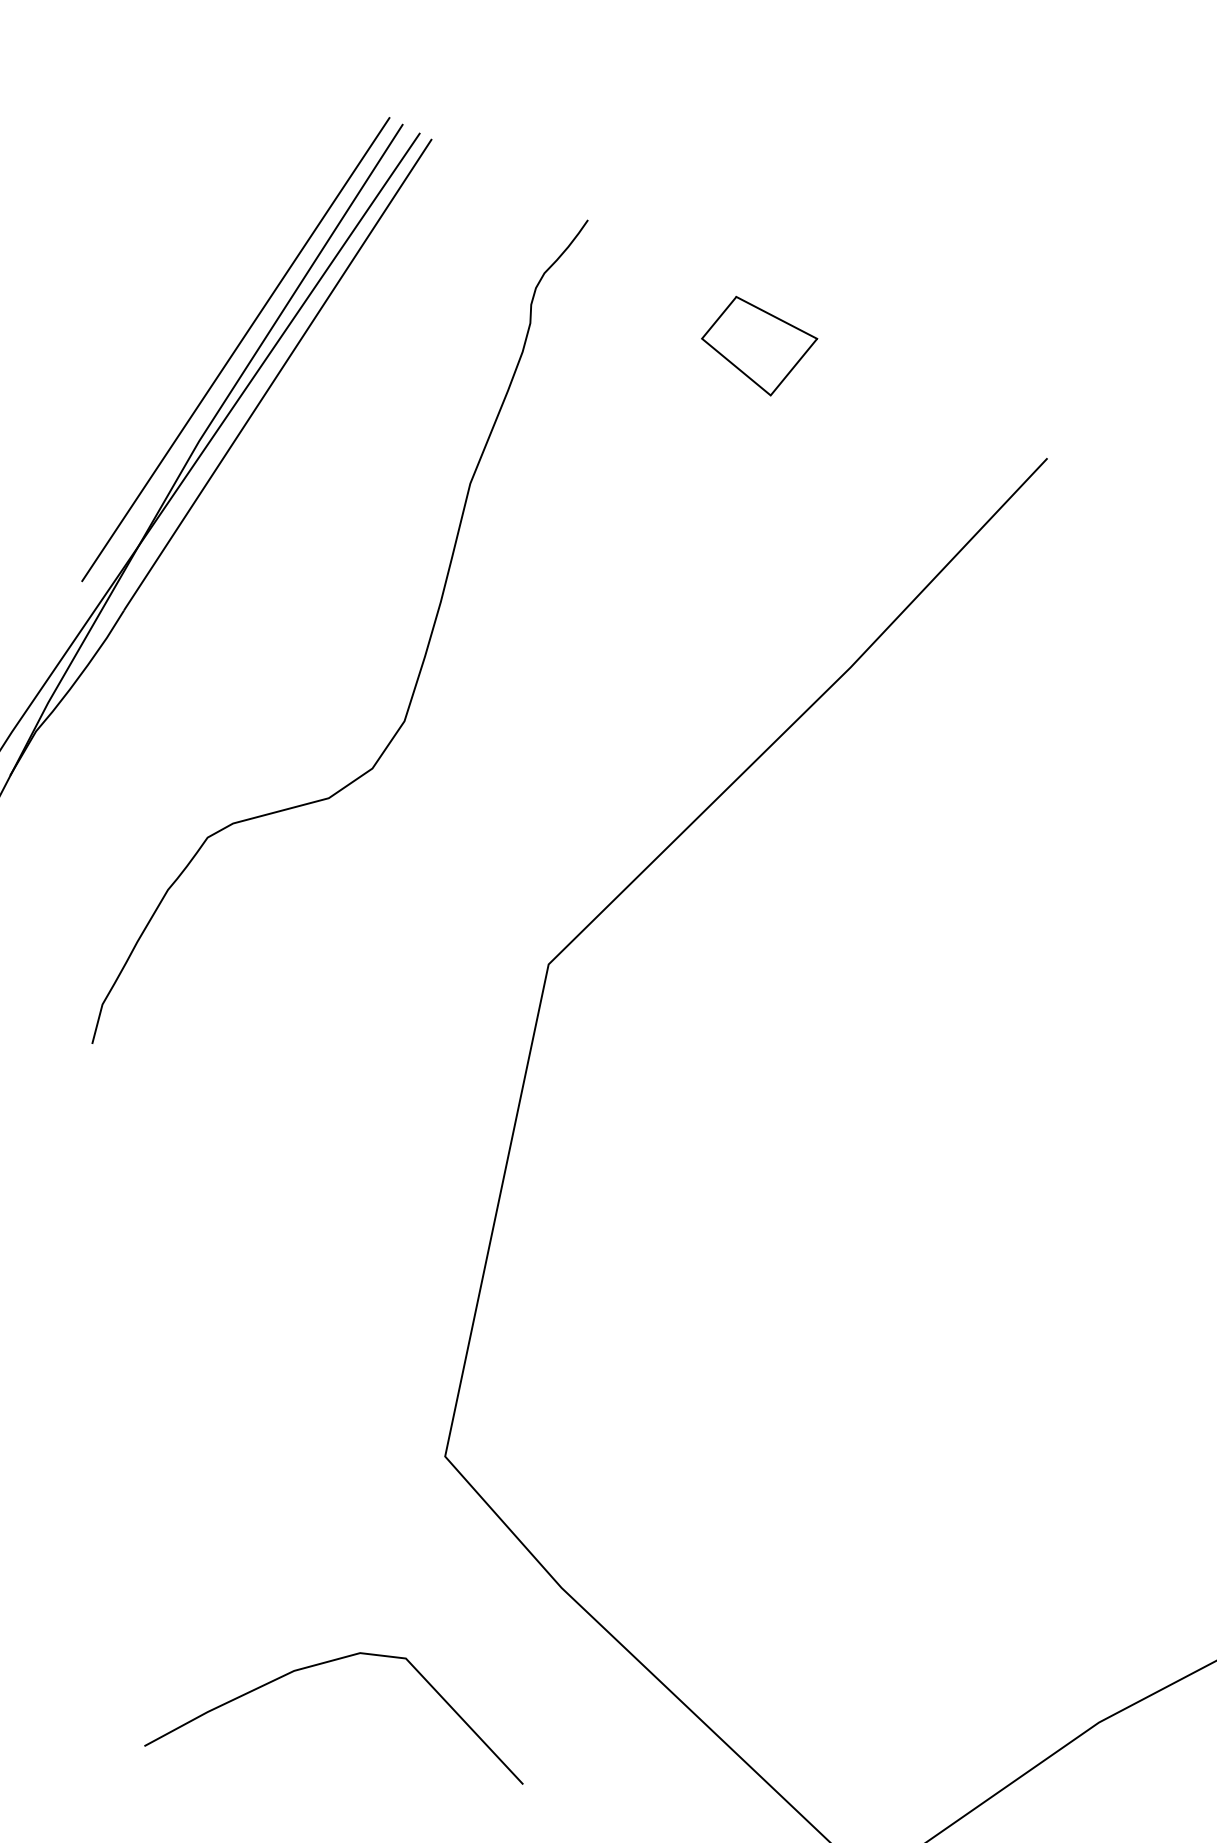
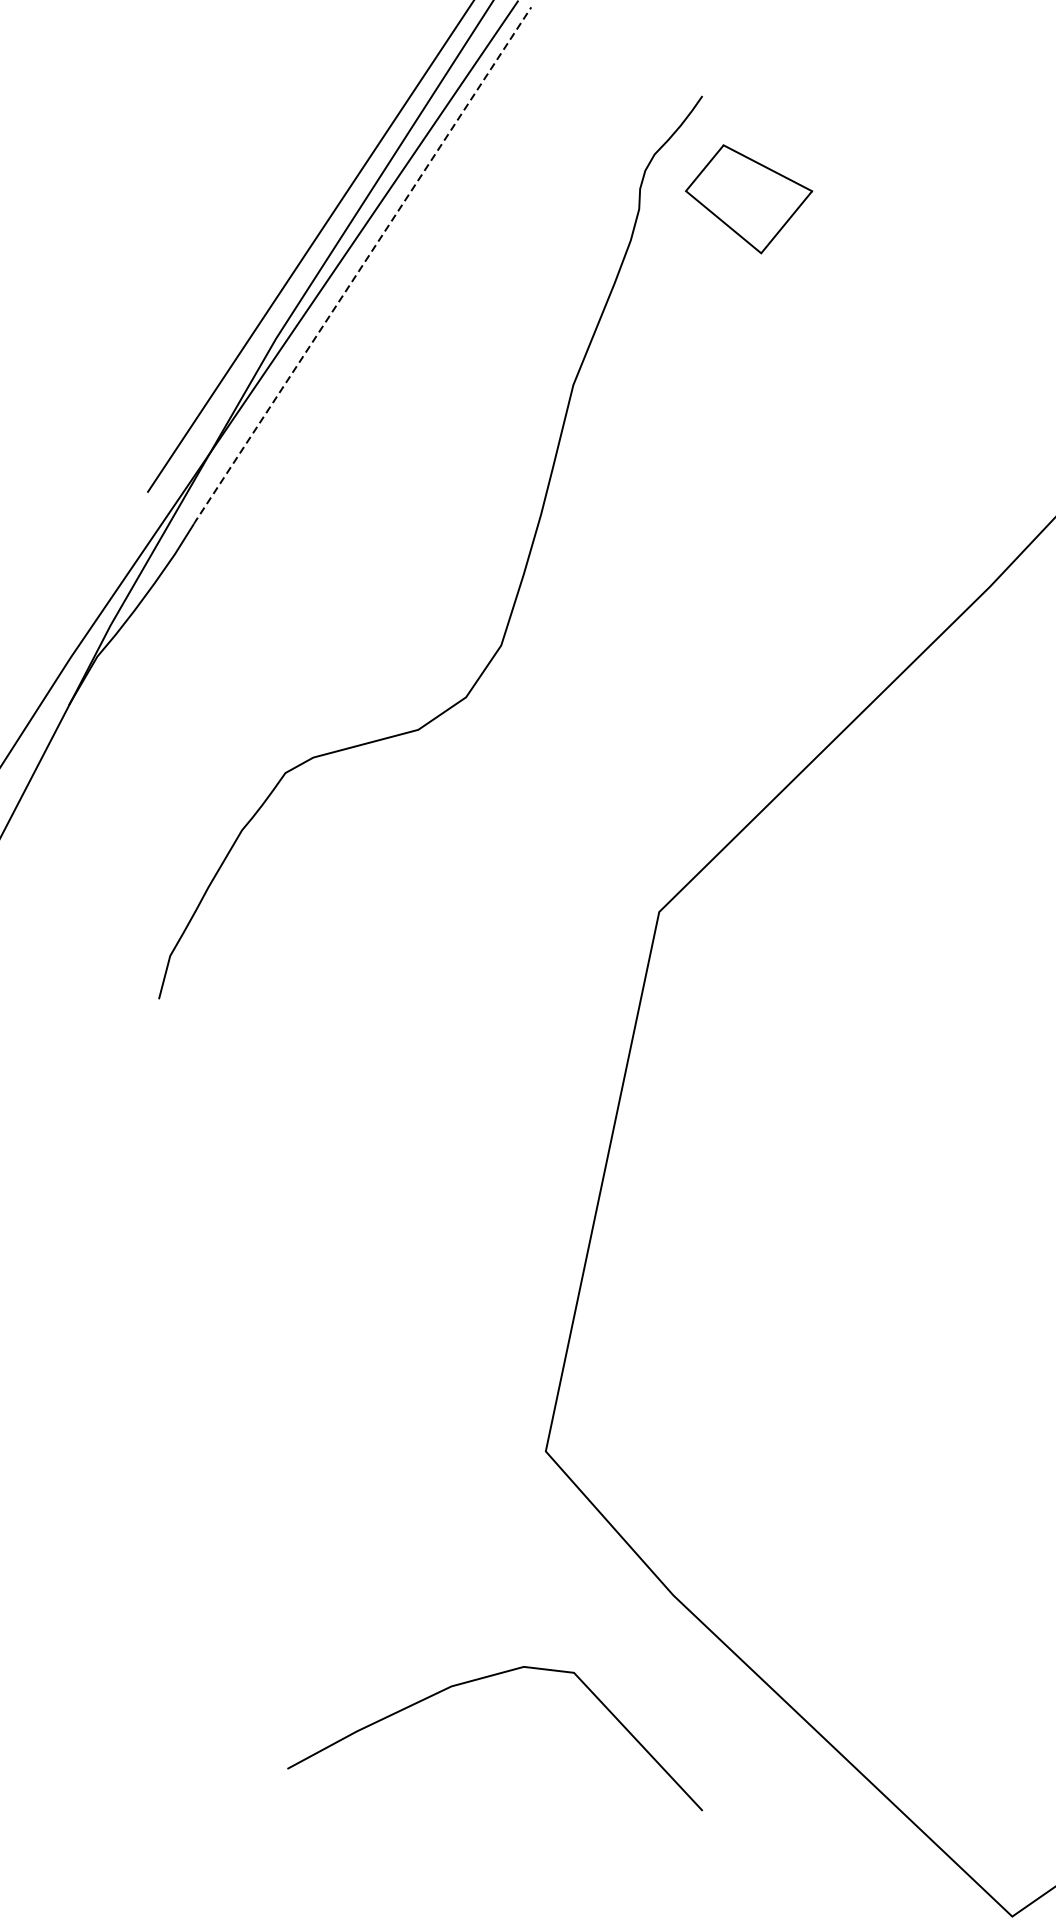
part: (759, 345) -> (748, 198), moved
line: (277, 375) -> (362, 266), solid -> dashed
curve: (315, 1666) -> (474, 1681), moved

